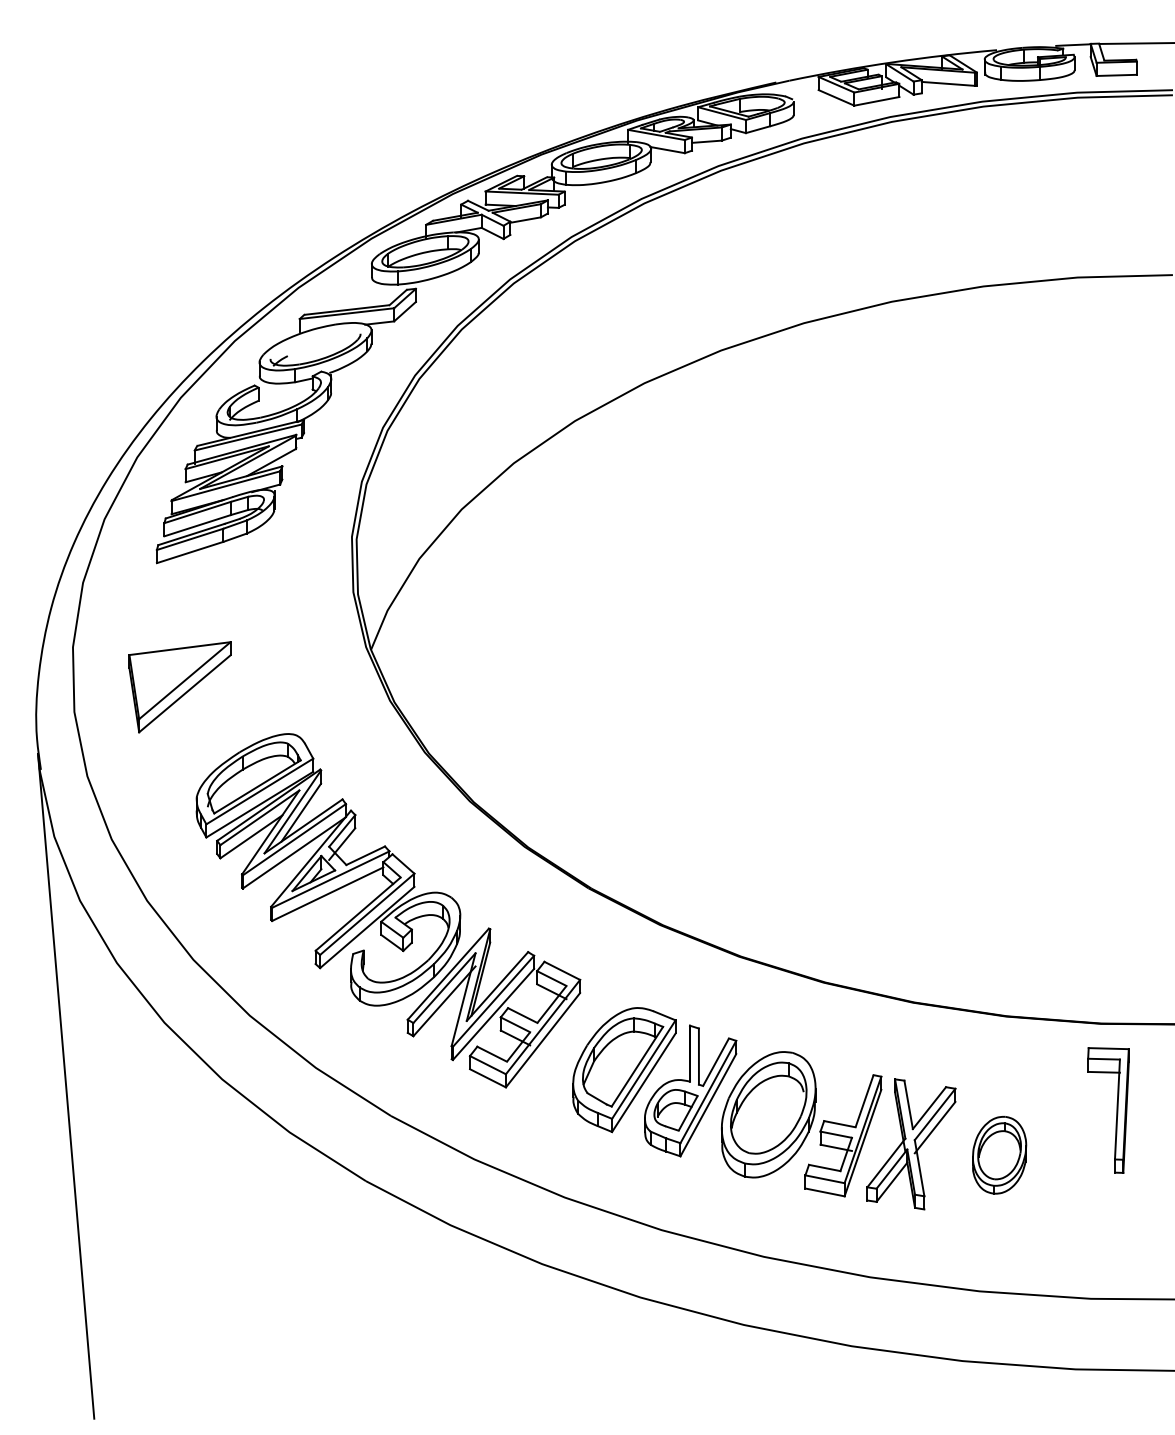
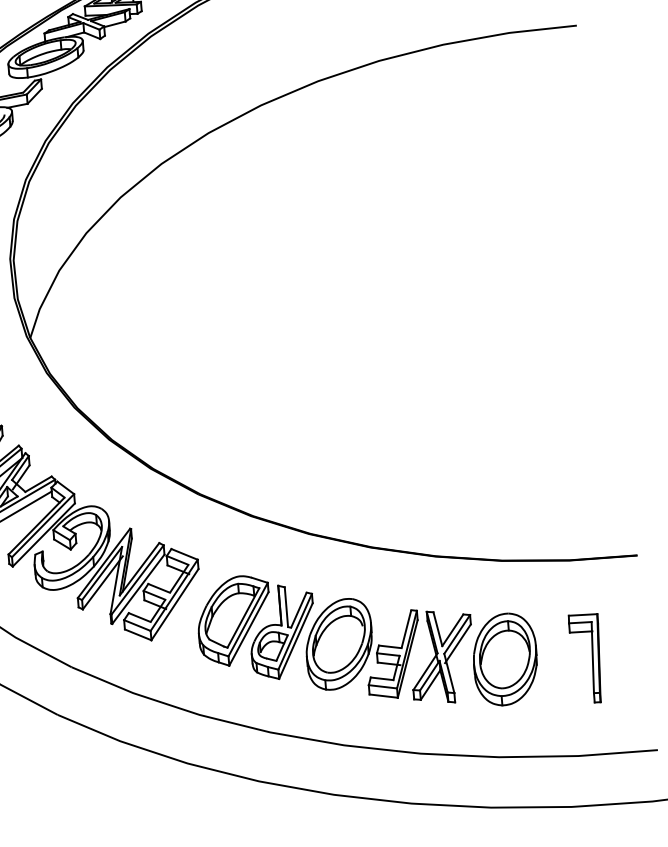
part: (1116, 1110) -> (592, 658), moved
part: (999, 1155) -> (505, 659), size x1.67

